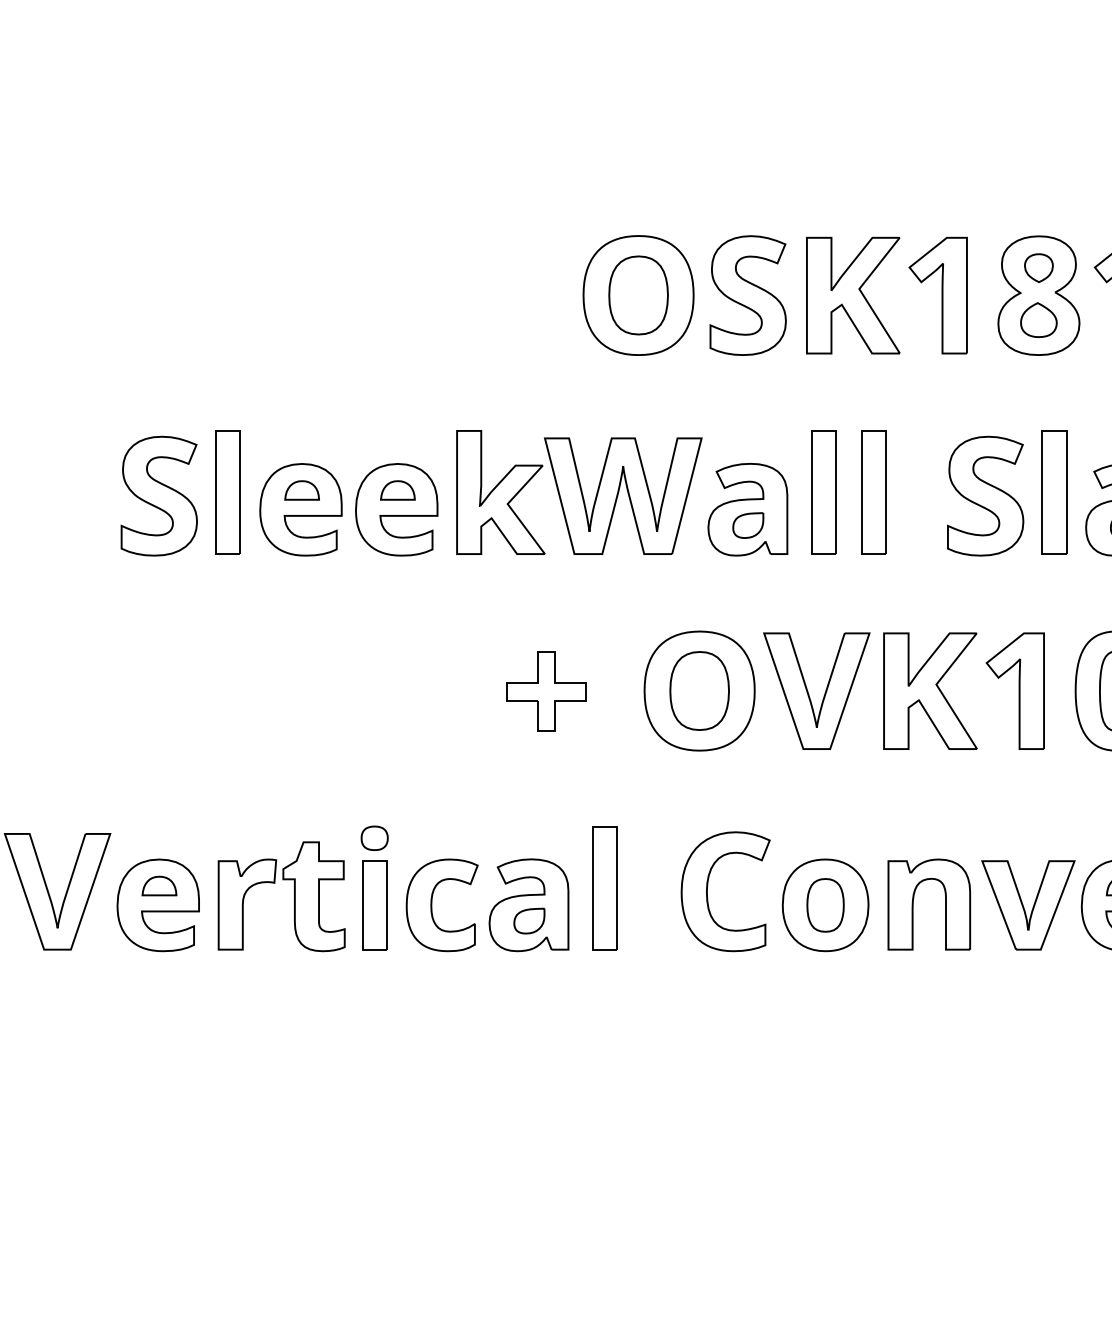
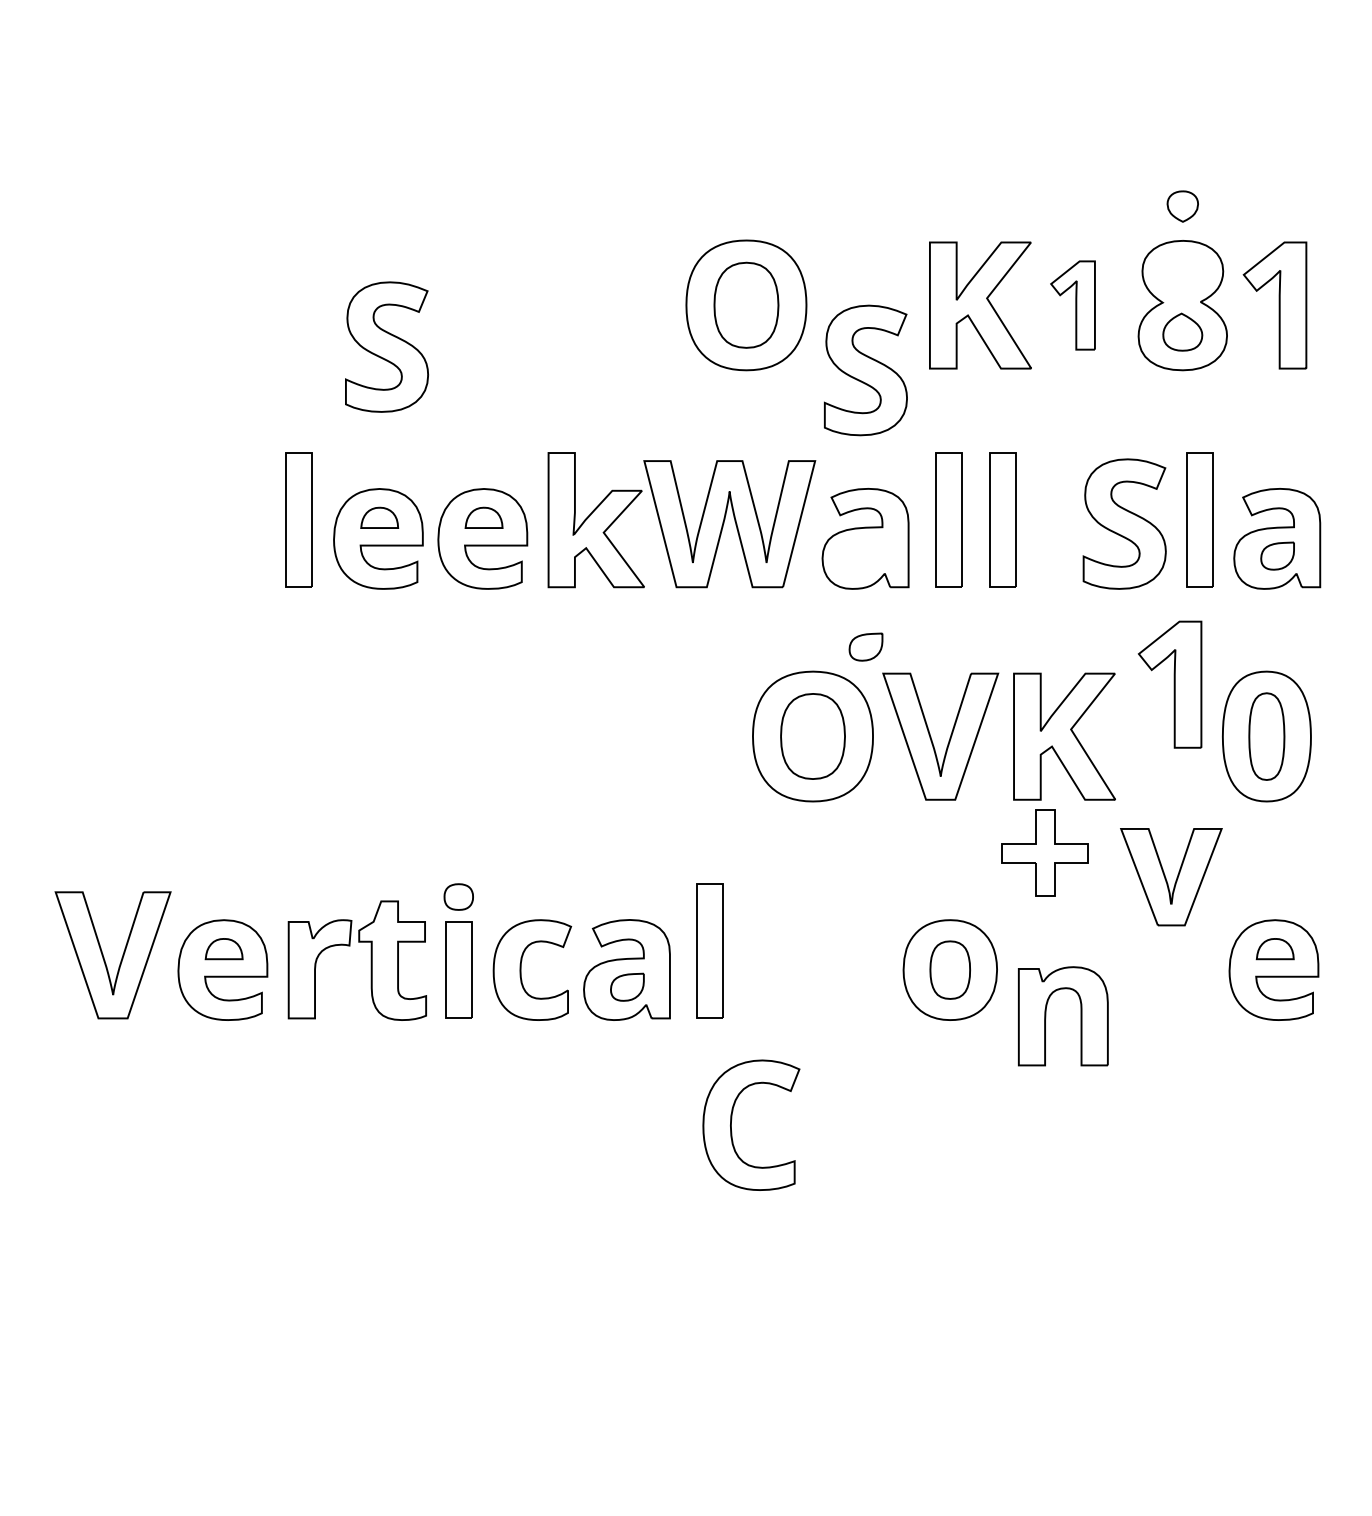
part: (1038, 268) -> (1182, 206), moved
part: (747, 295) -> (865, 370), moved
part: (937, 295) -> (1072, 305), size x0.7
part: (158, 495) -> (386, 346), moved
part: (747, 524) -> (865, 646), moved
part: (545, 691) -> (1044, 852), moved
part: (1014, 691) -> (1169, 684), moved
part: (708, 886) -> (732, 1119), moved
part: (913, 904) -> (1046, 1016), moved
part: (1028, 905) -> (1171, 877), moved

